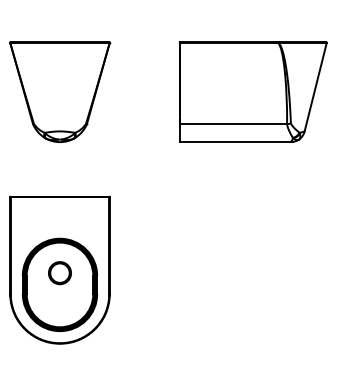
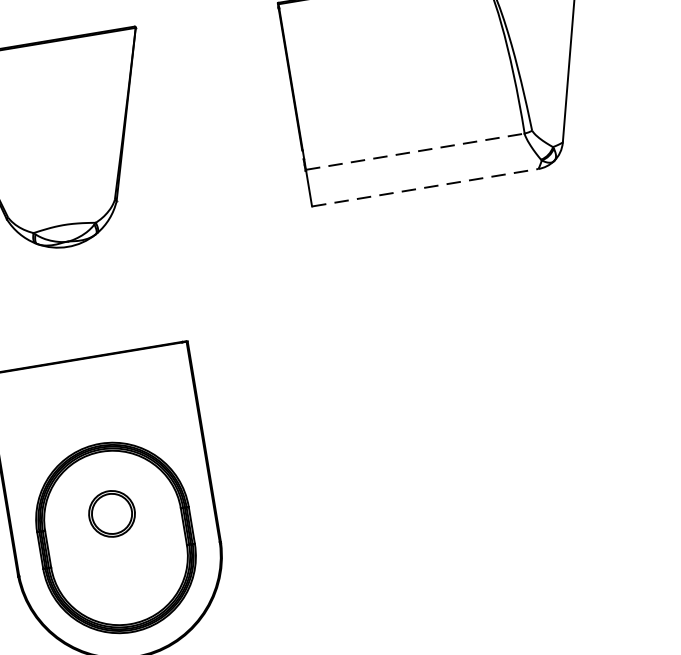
line: (233, 124) -> (415, 152), solid -> dashed
line: (235, 142) -> (425, 188), solid -> dashed

